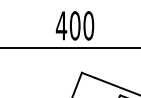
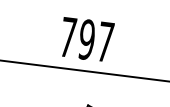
text: (74, 25) -> (86, 39), 400 -> 797

